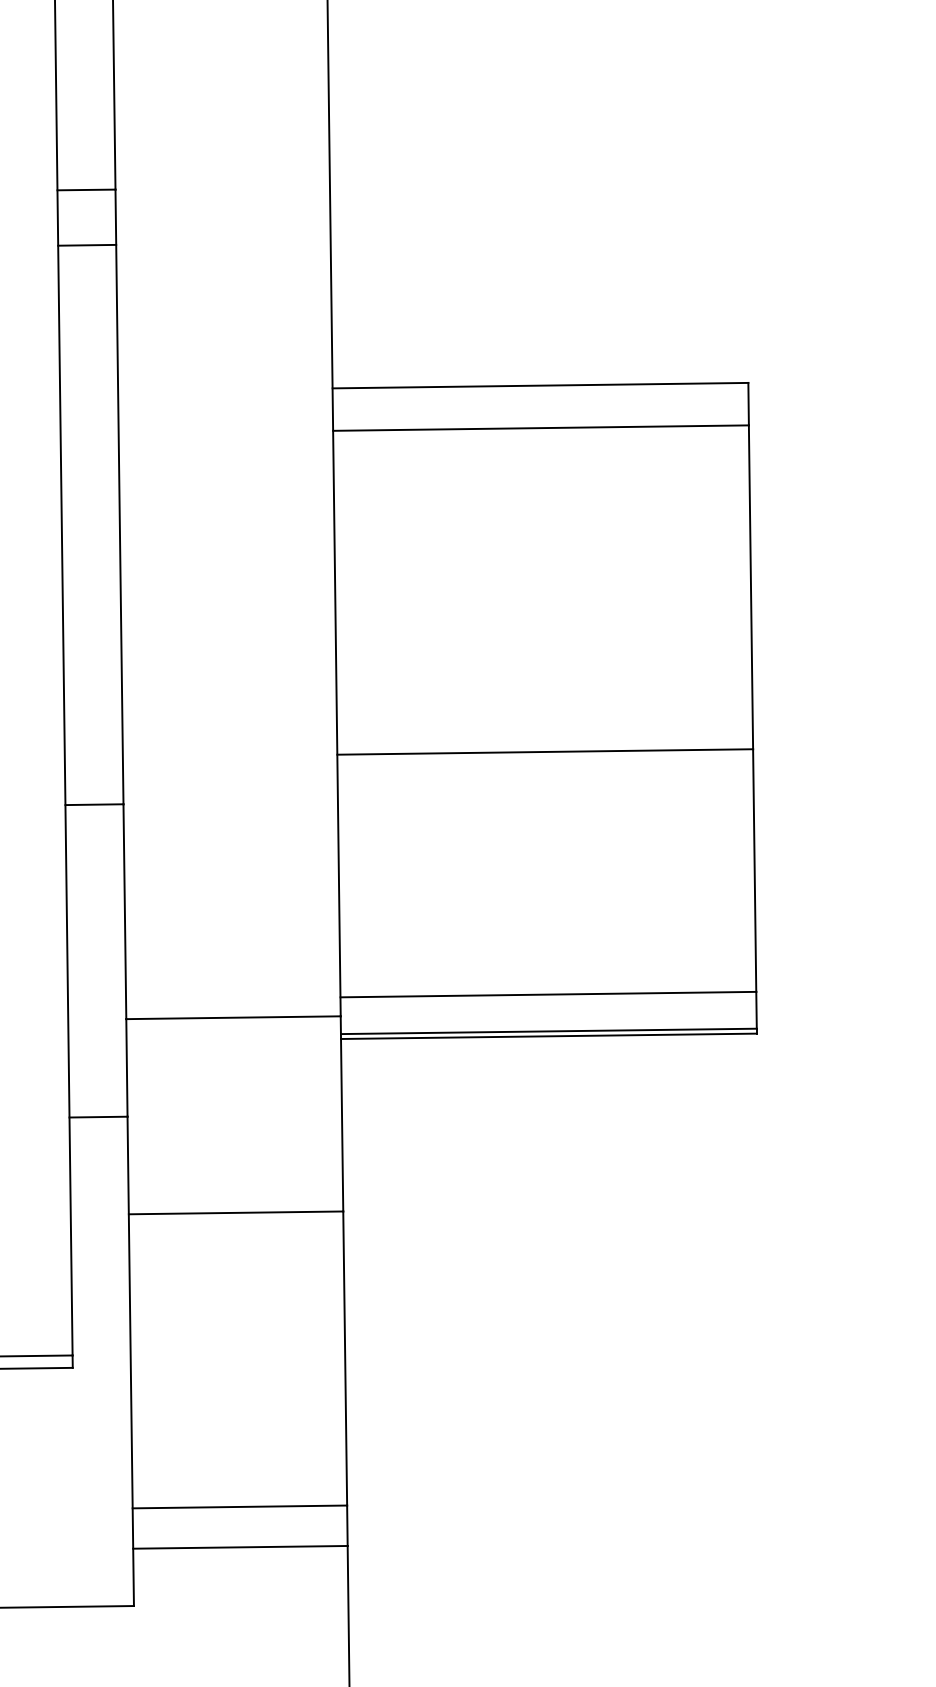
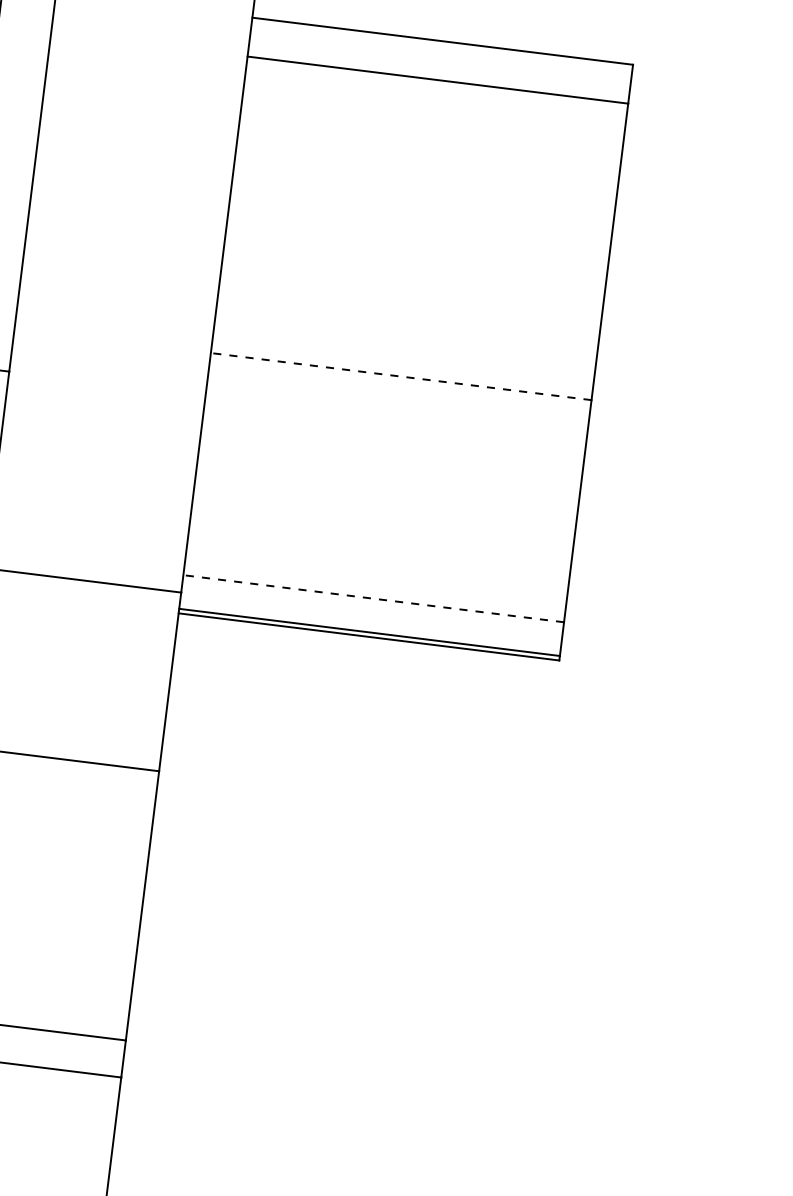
line: (545, 751) -> (401, 376), solid -> dashed
line: (548, 994) -> (373, 598), solid -> dashed

